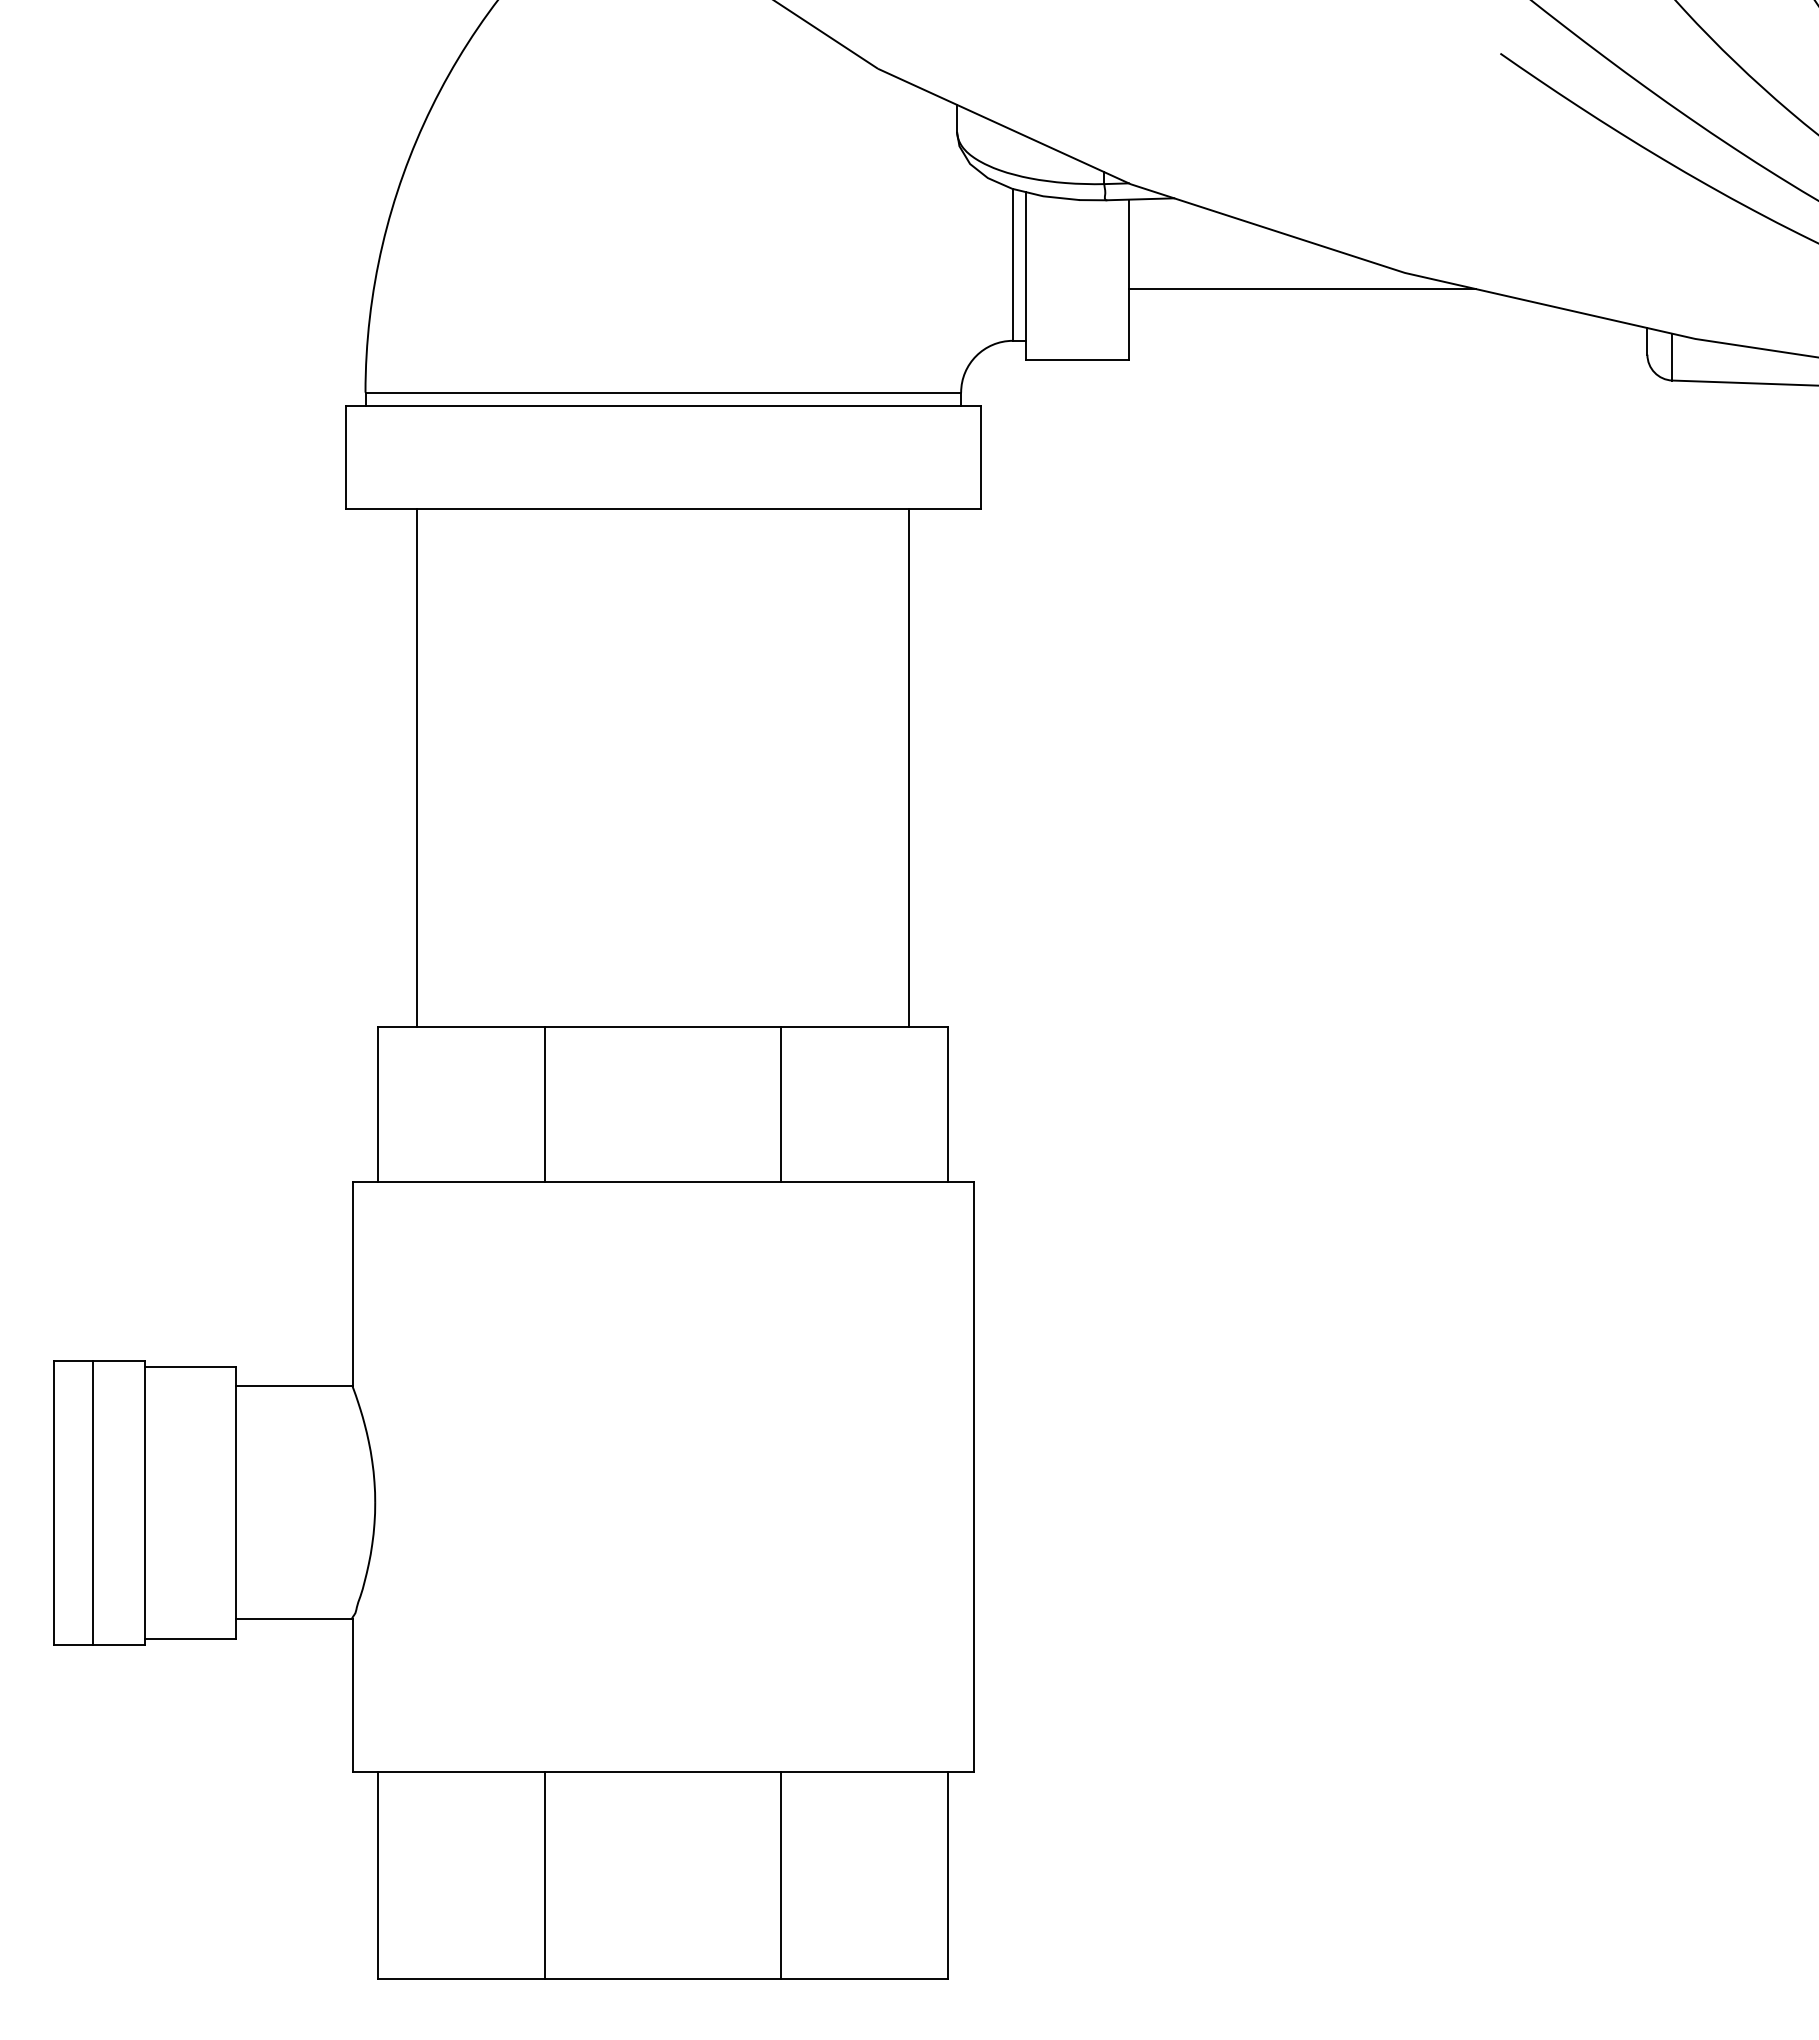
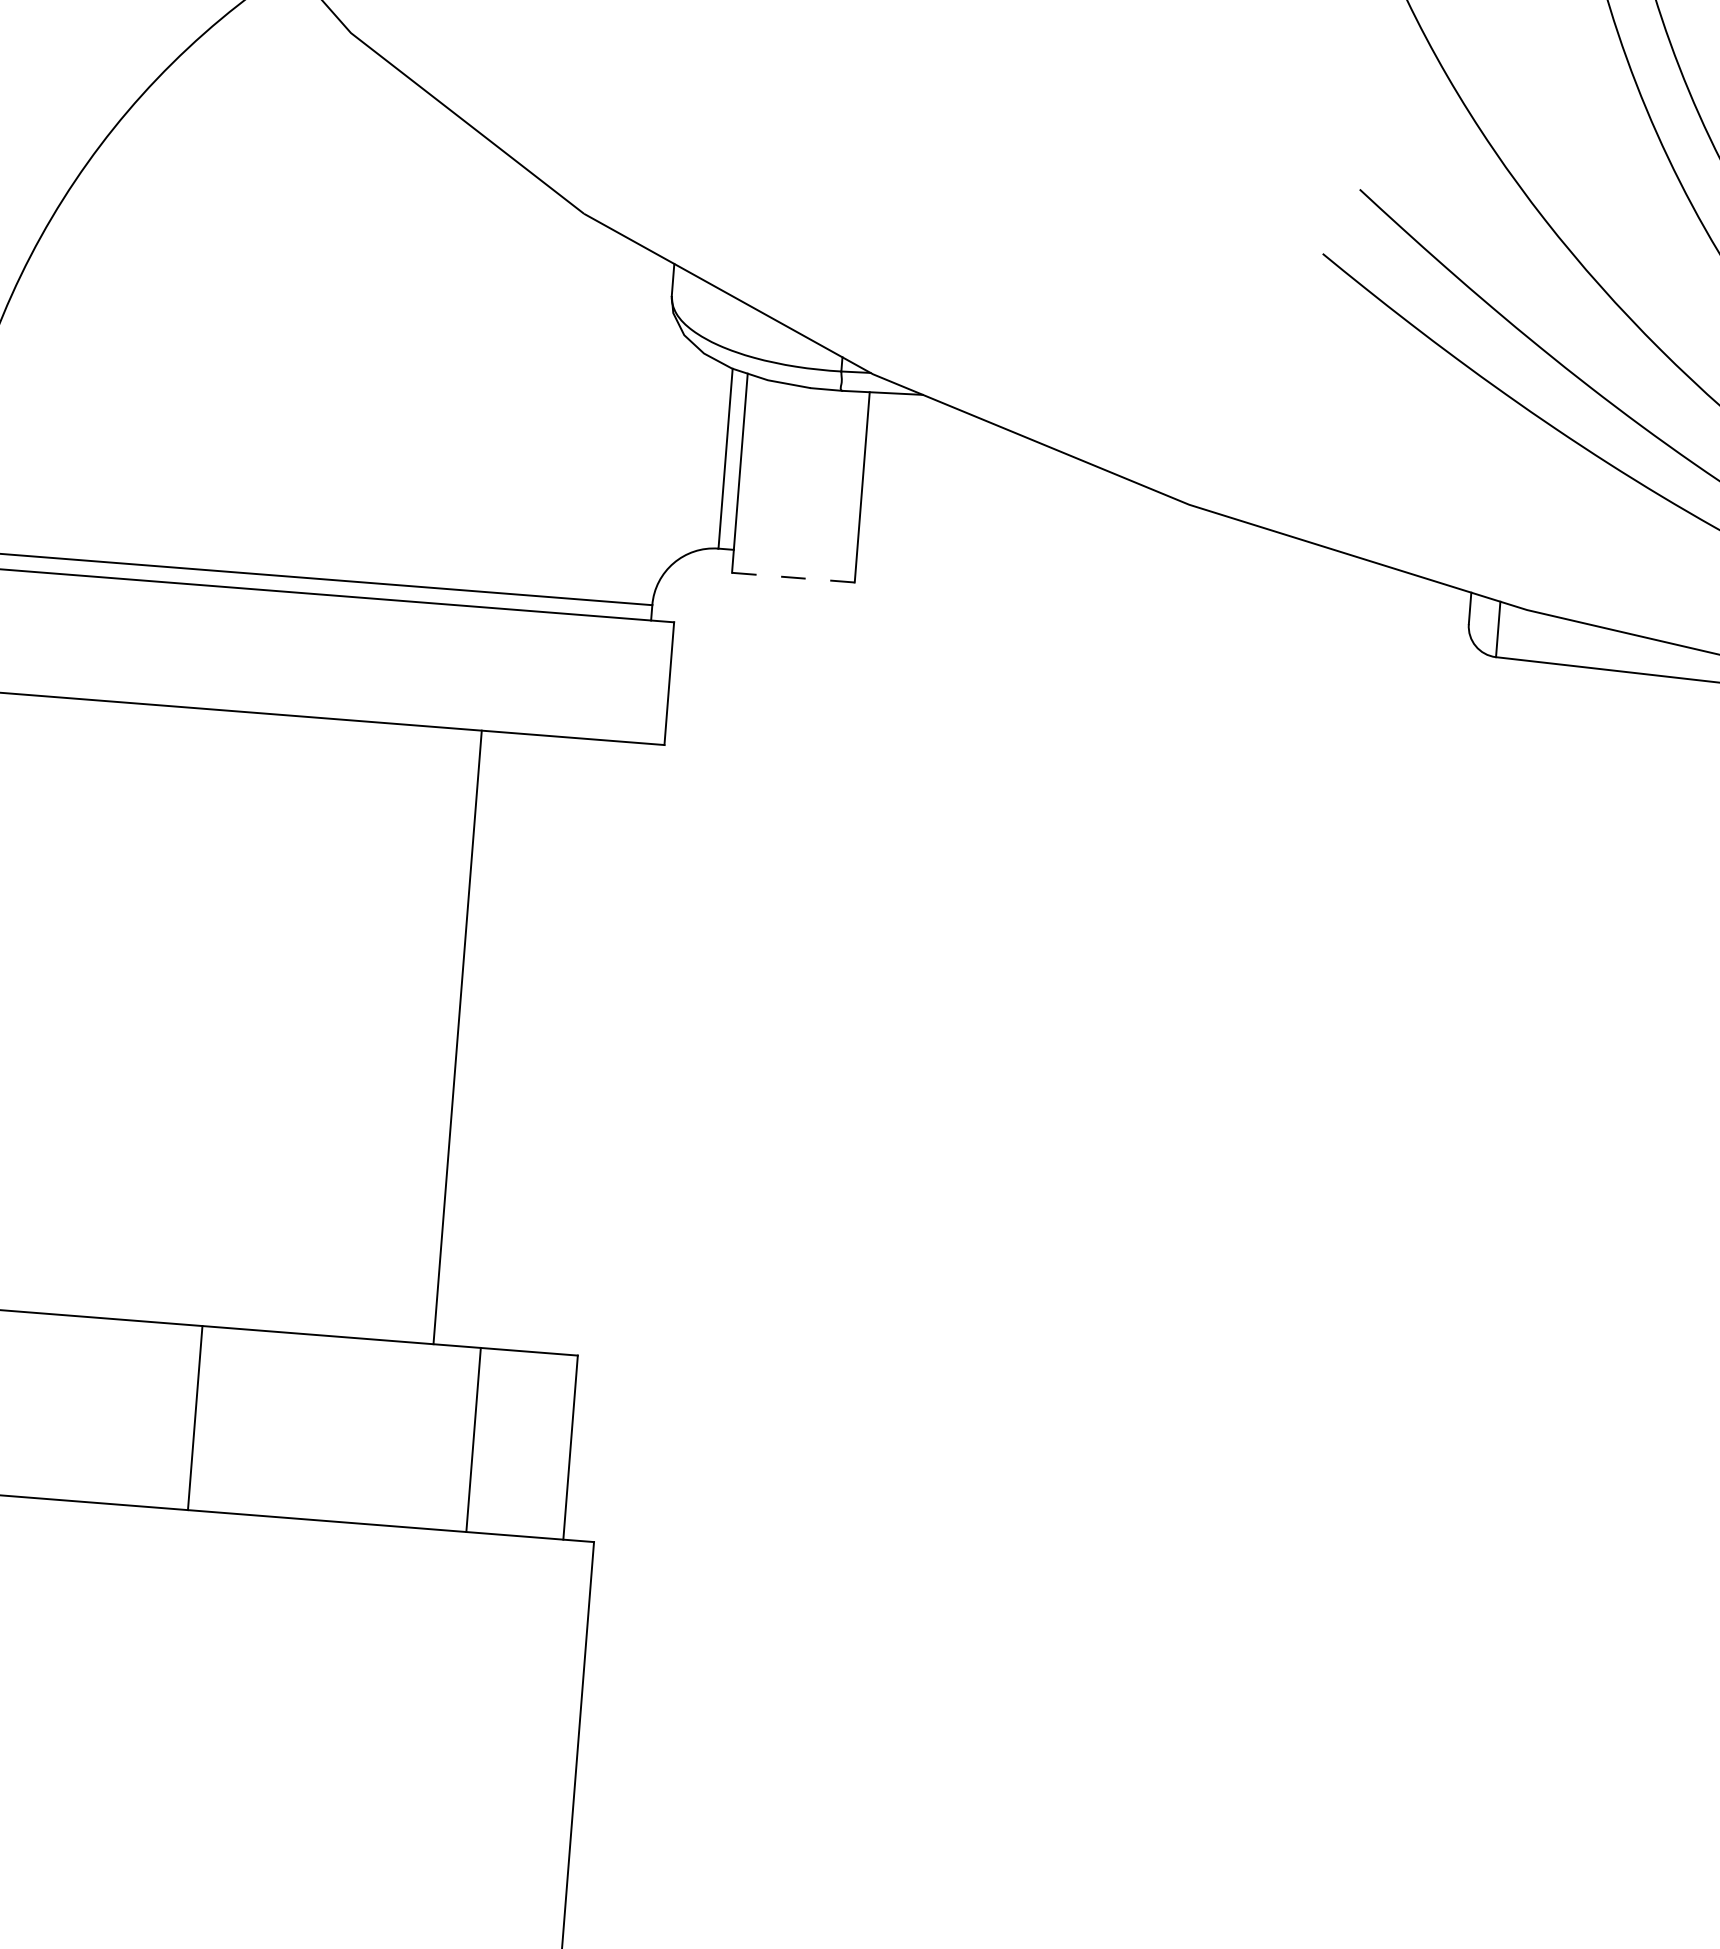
line: (1302, 289) -> (1066, 514), removed
line: (1077, 360) -> (793, 577), solid -> dashed
line: (909, 768) -> (457, 1037), moved
line: (545, 1104) -> (195, 1417), moved
line: (781, 1104) -> (473, 1439), moved

